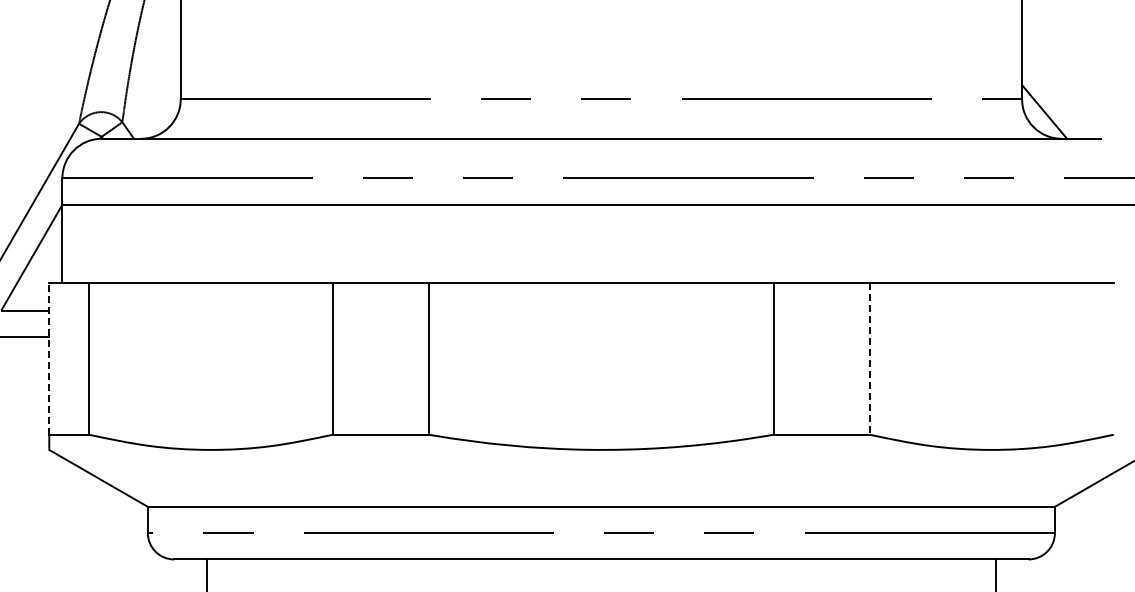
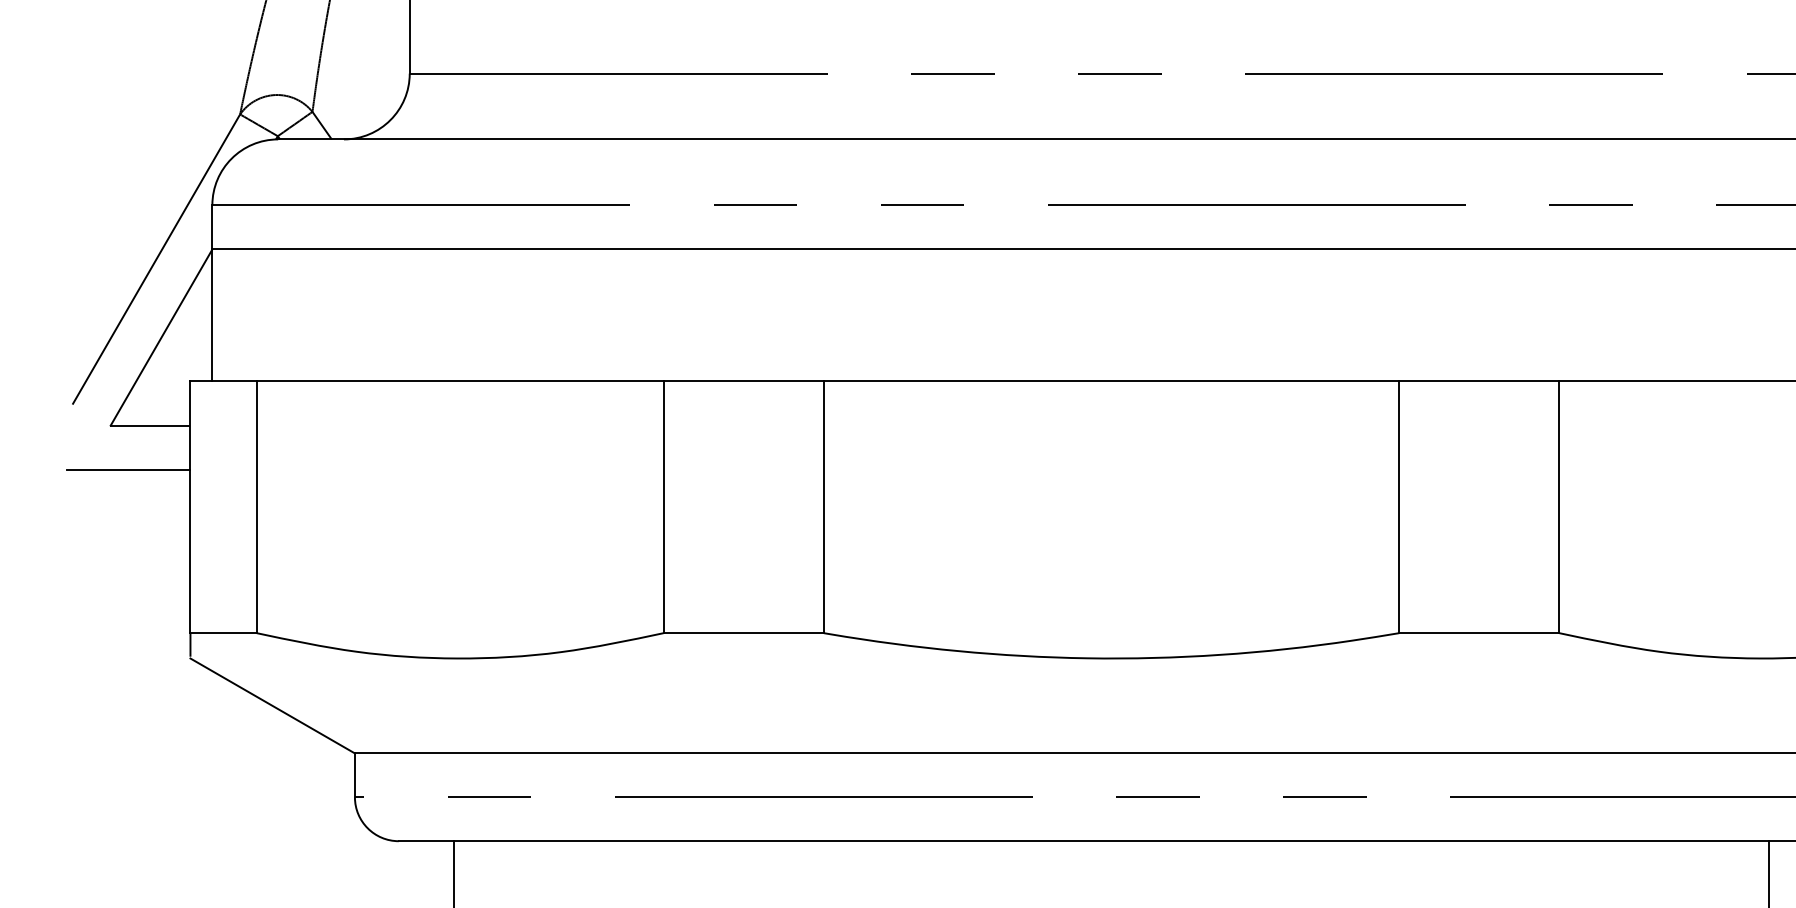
line: (49, 359) -> (190, 507), dashed -> solid
line: (869, 359) -> (1558, 507), dashed -> solid

